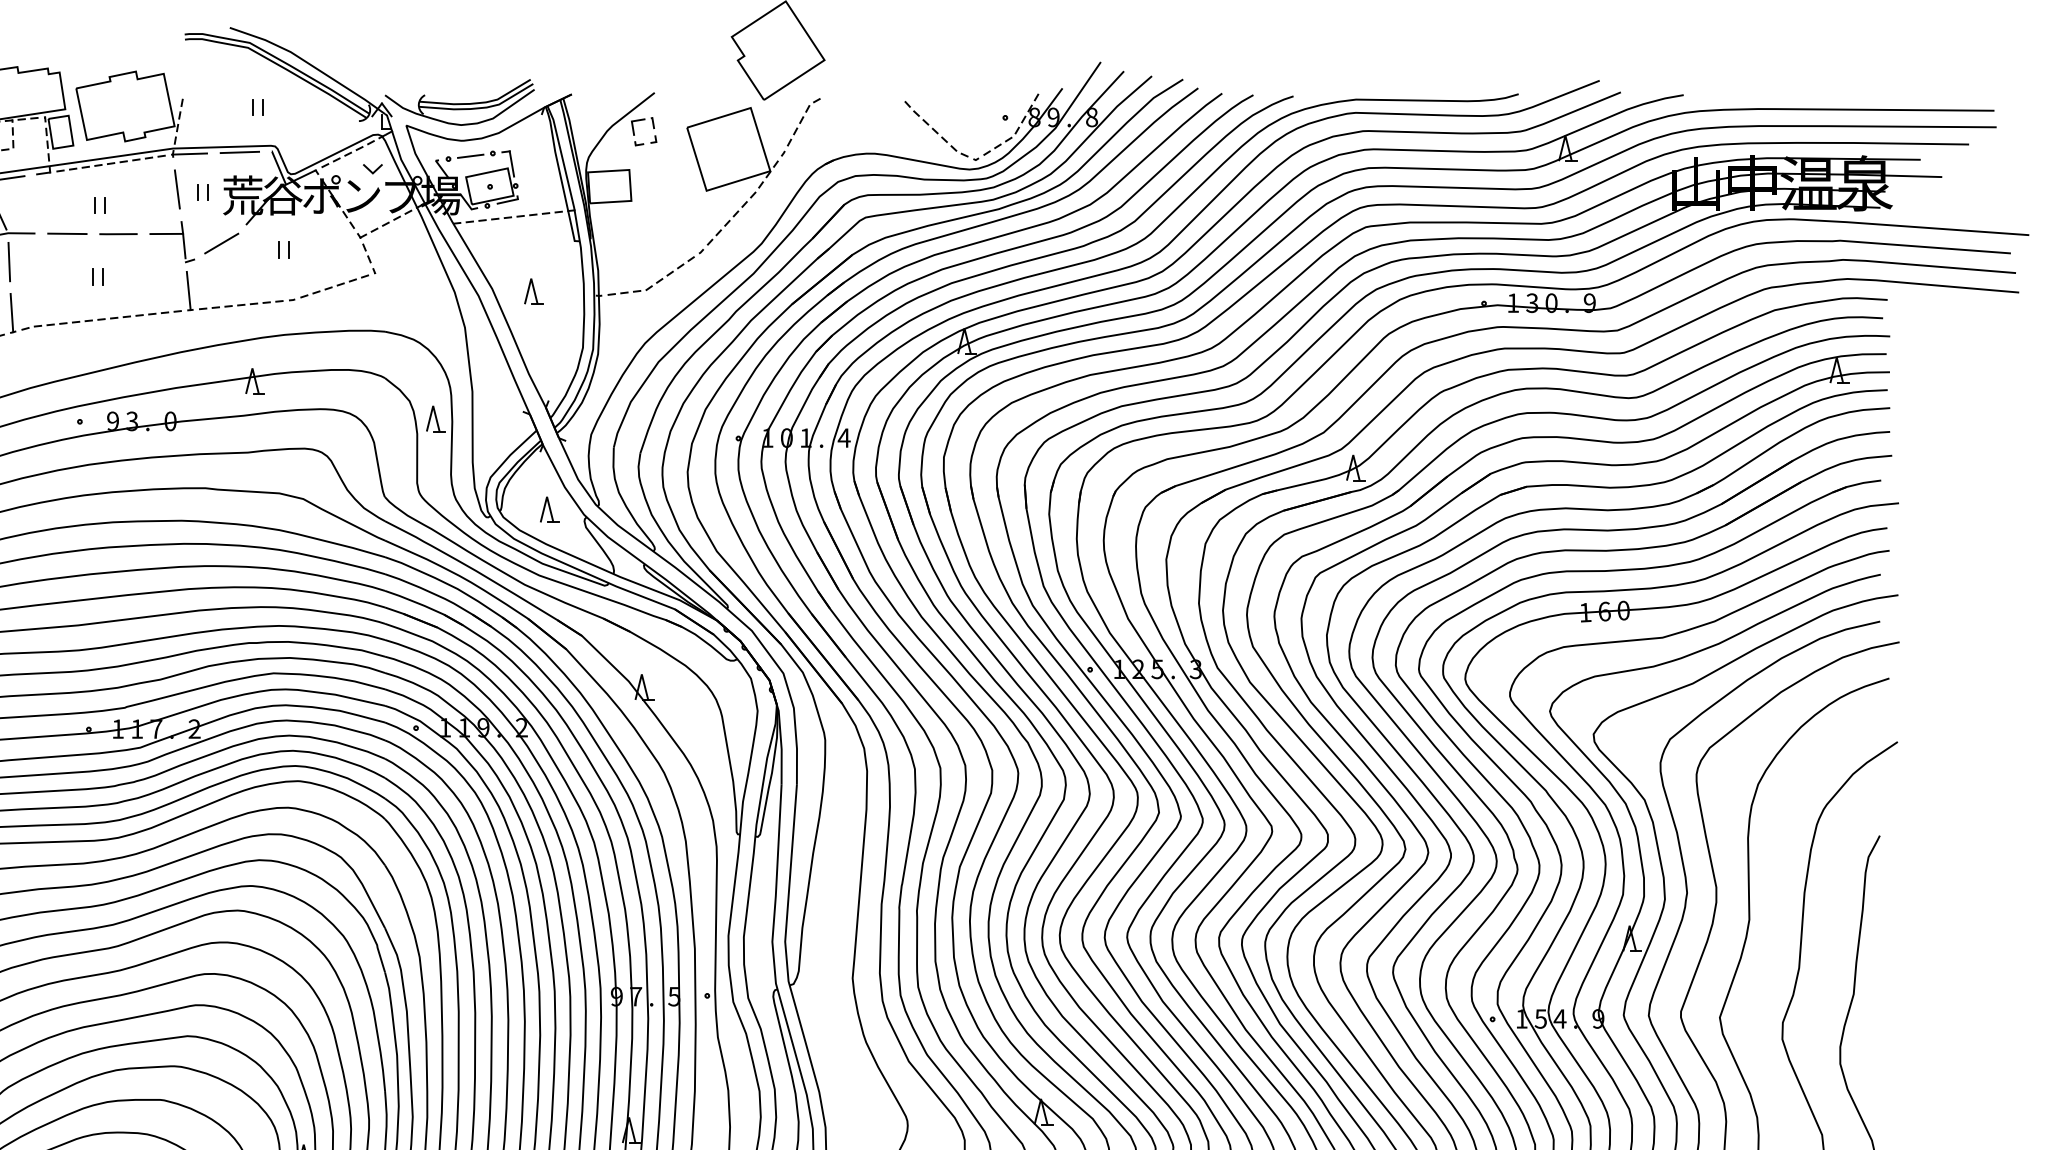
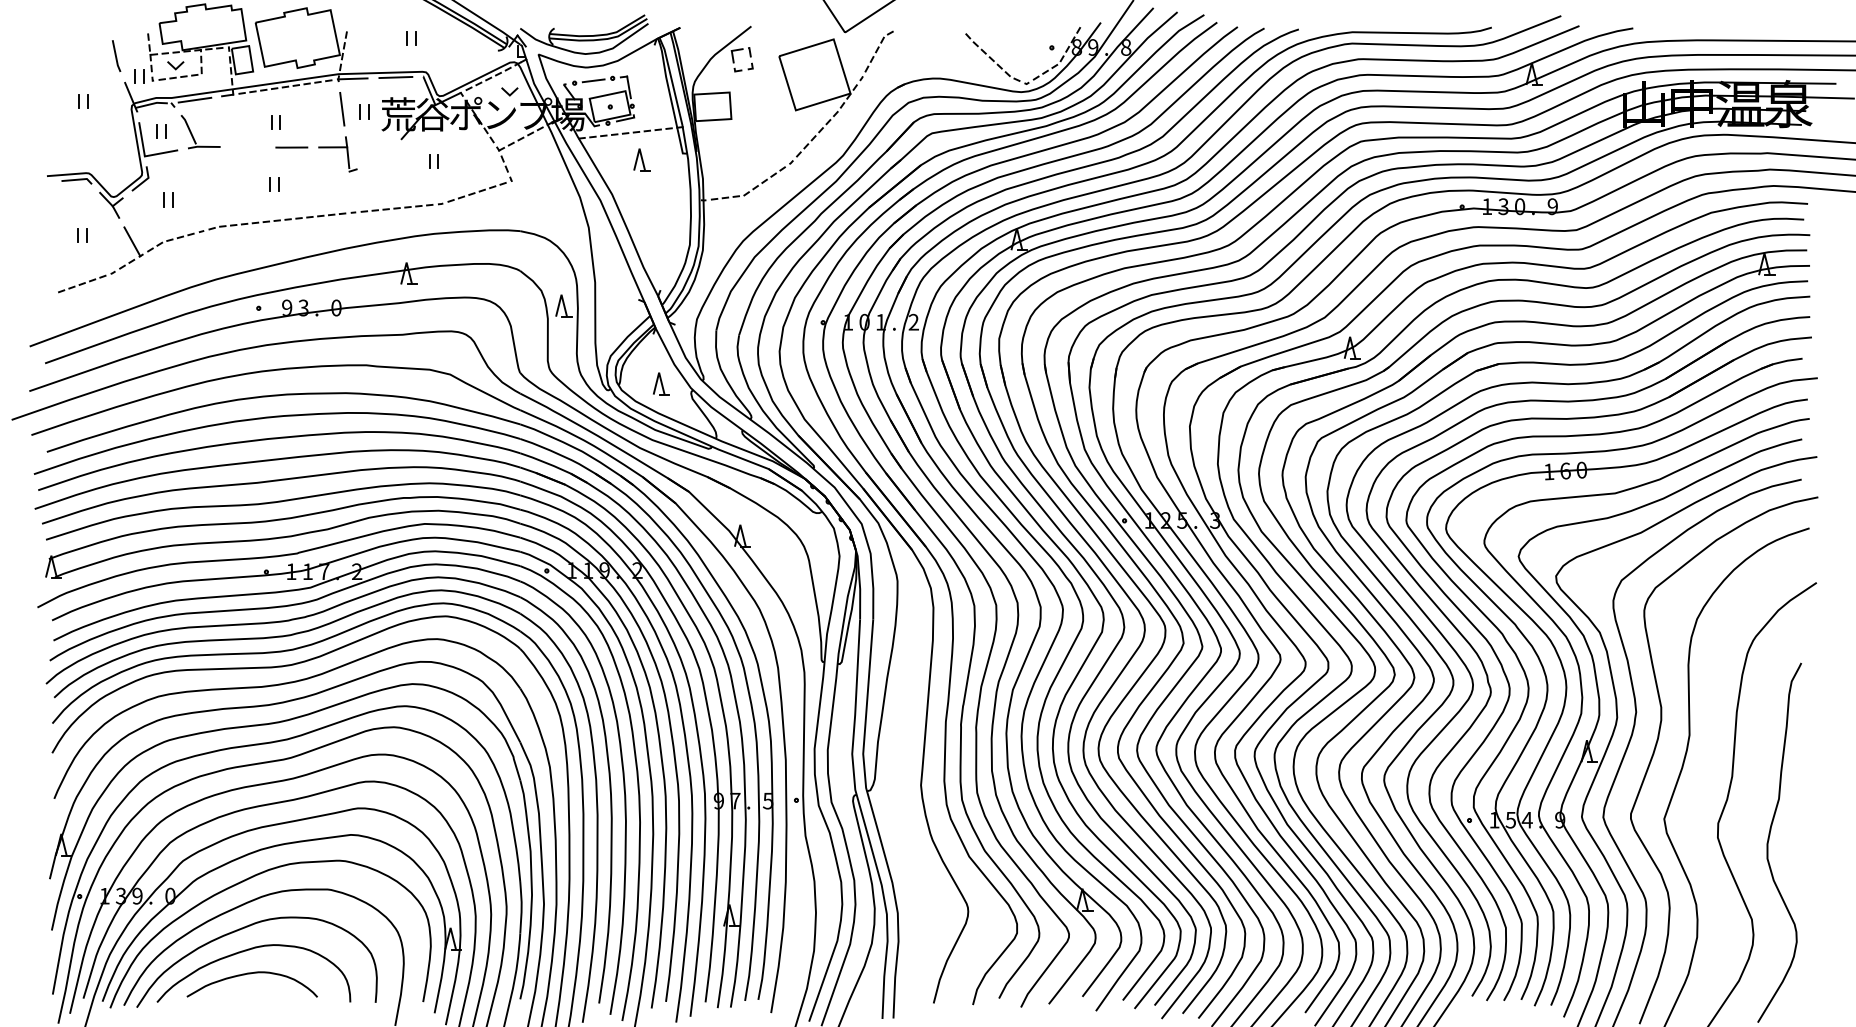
line: (66, 234) -> (247, 147), removed
line: (221, 243) -> (380, 155), removed
line: (8, 262) -> (197, 171), removed
line: (188, 290) -> (351, 195), removed
part: (533, 291) -> (641, 159), moved
line: (11, 312) -> (200, 214), removed
text: (843, 437) -> (913, 321), 4 -> 2

